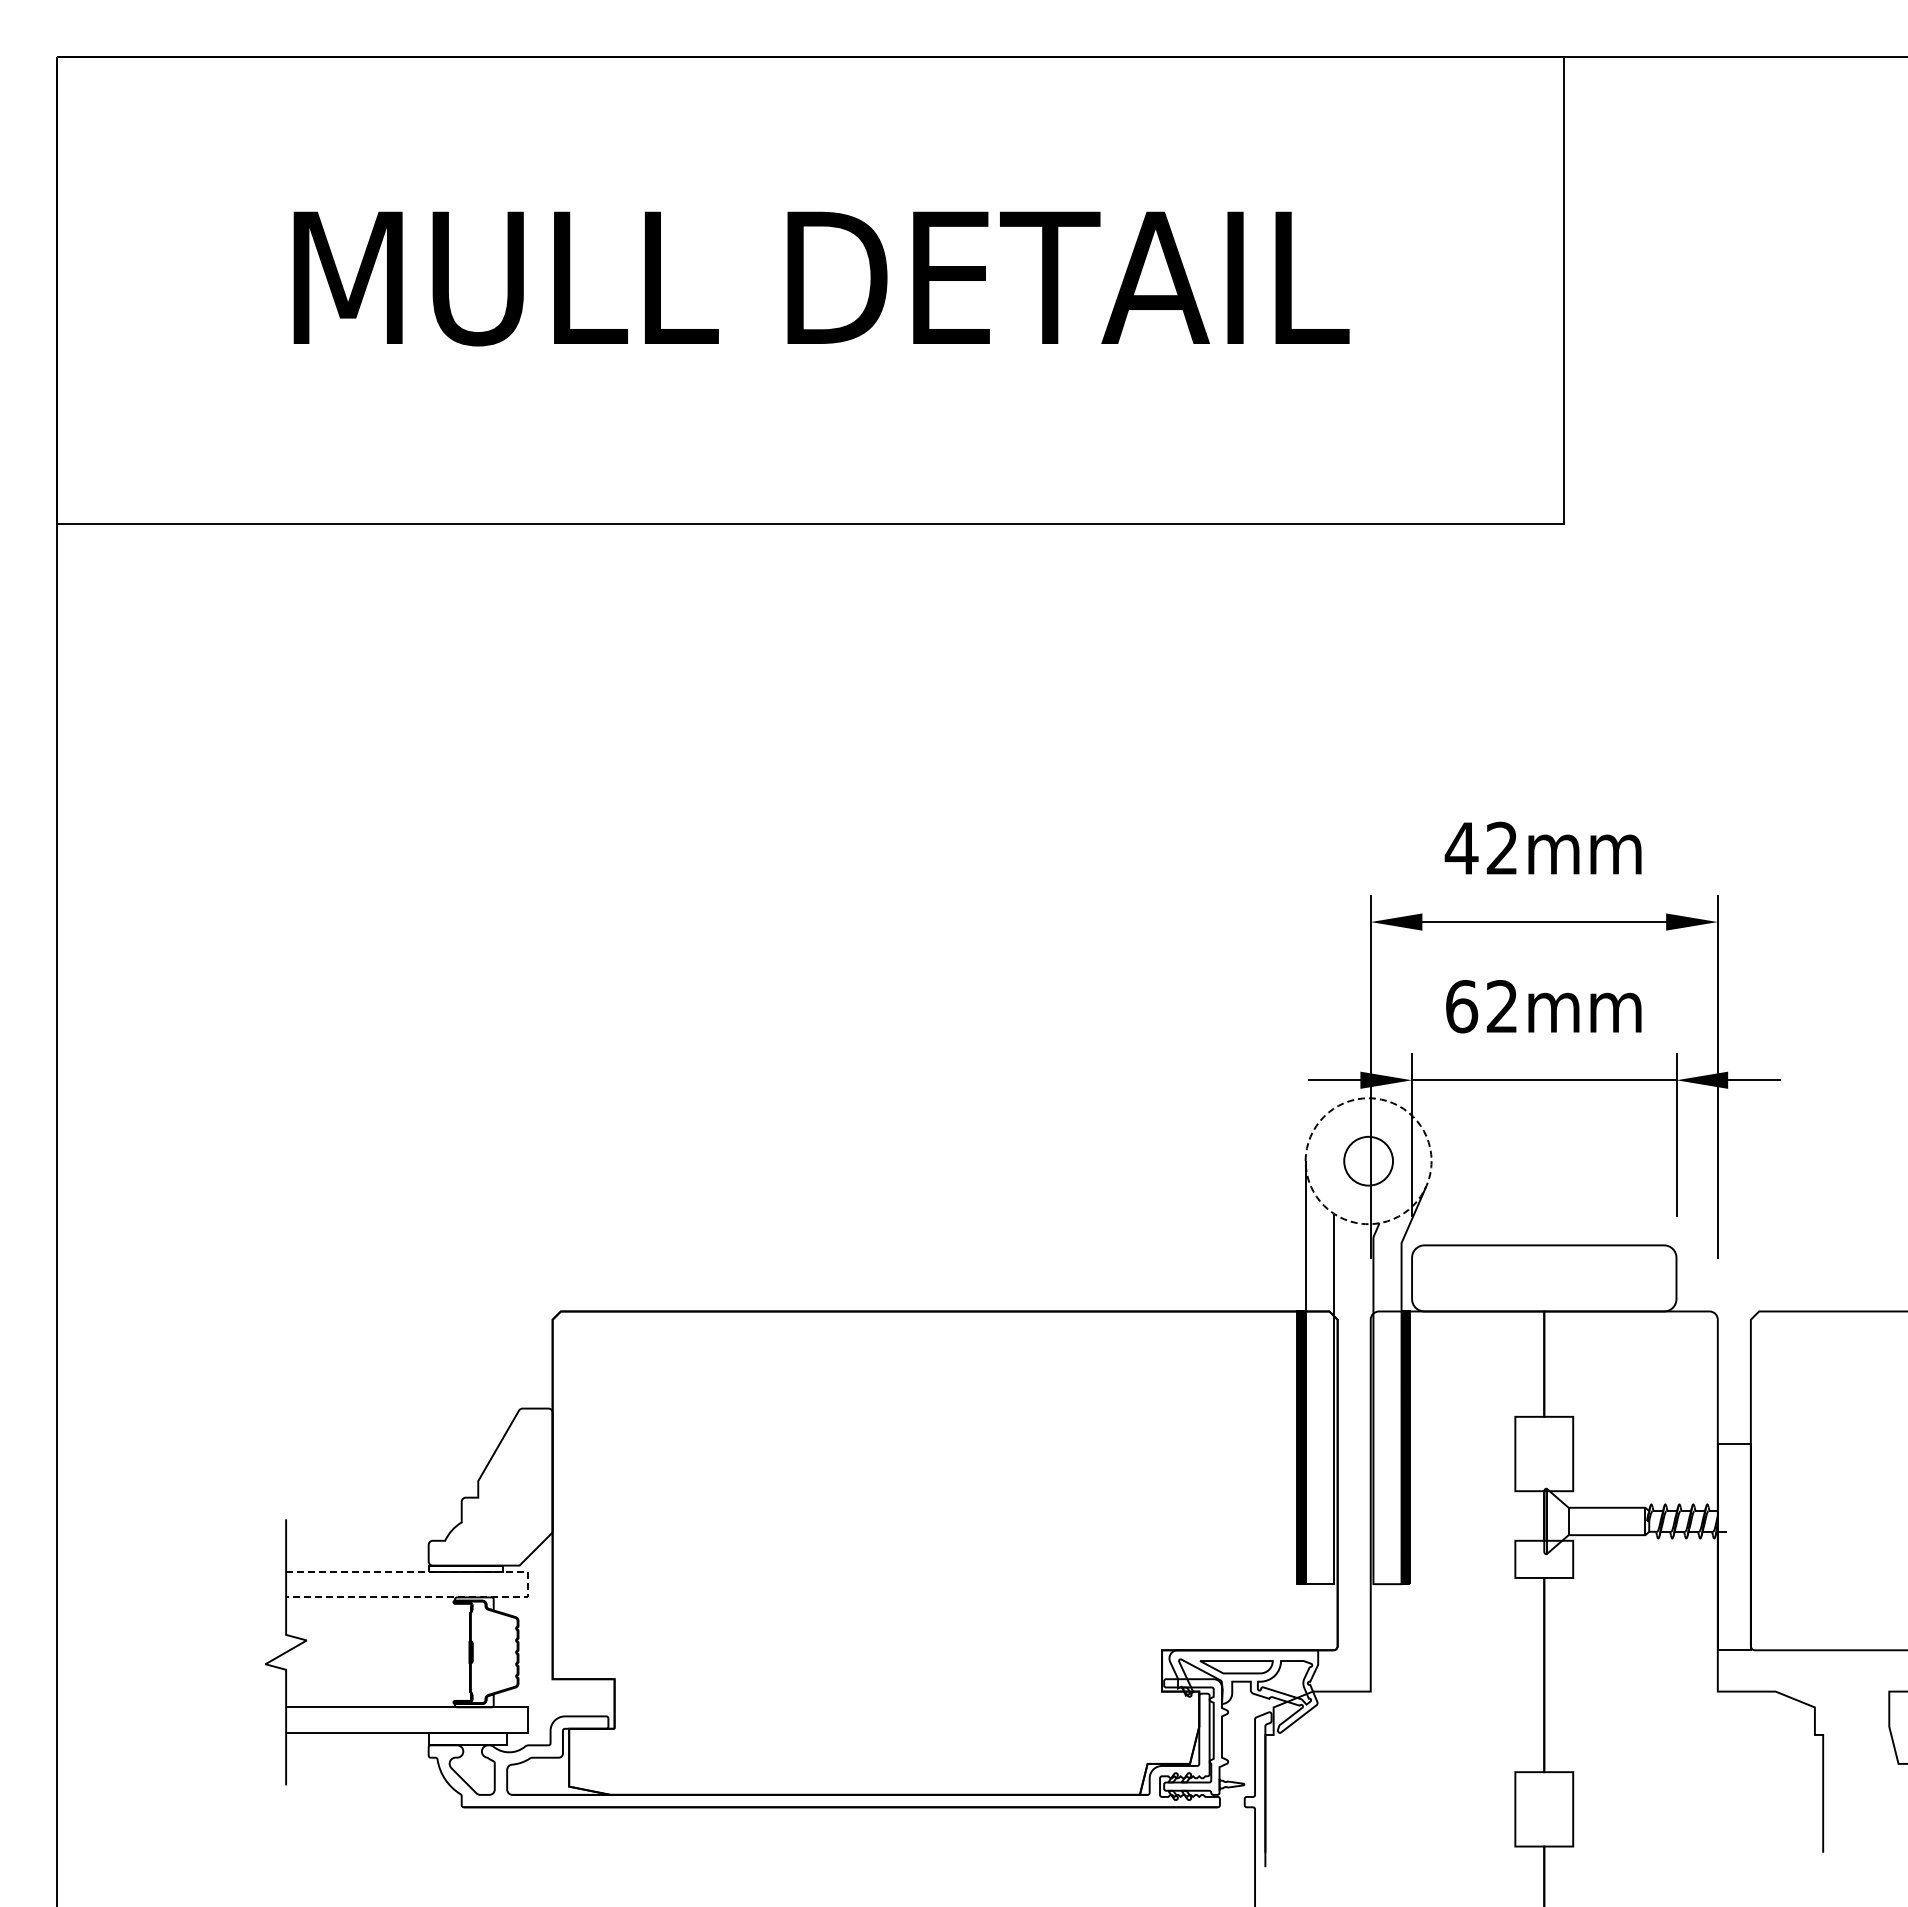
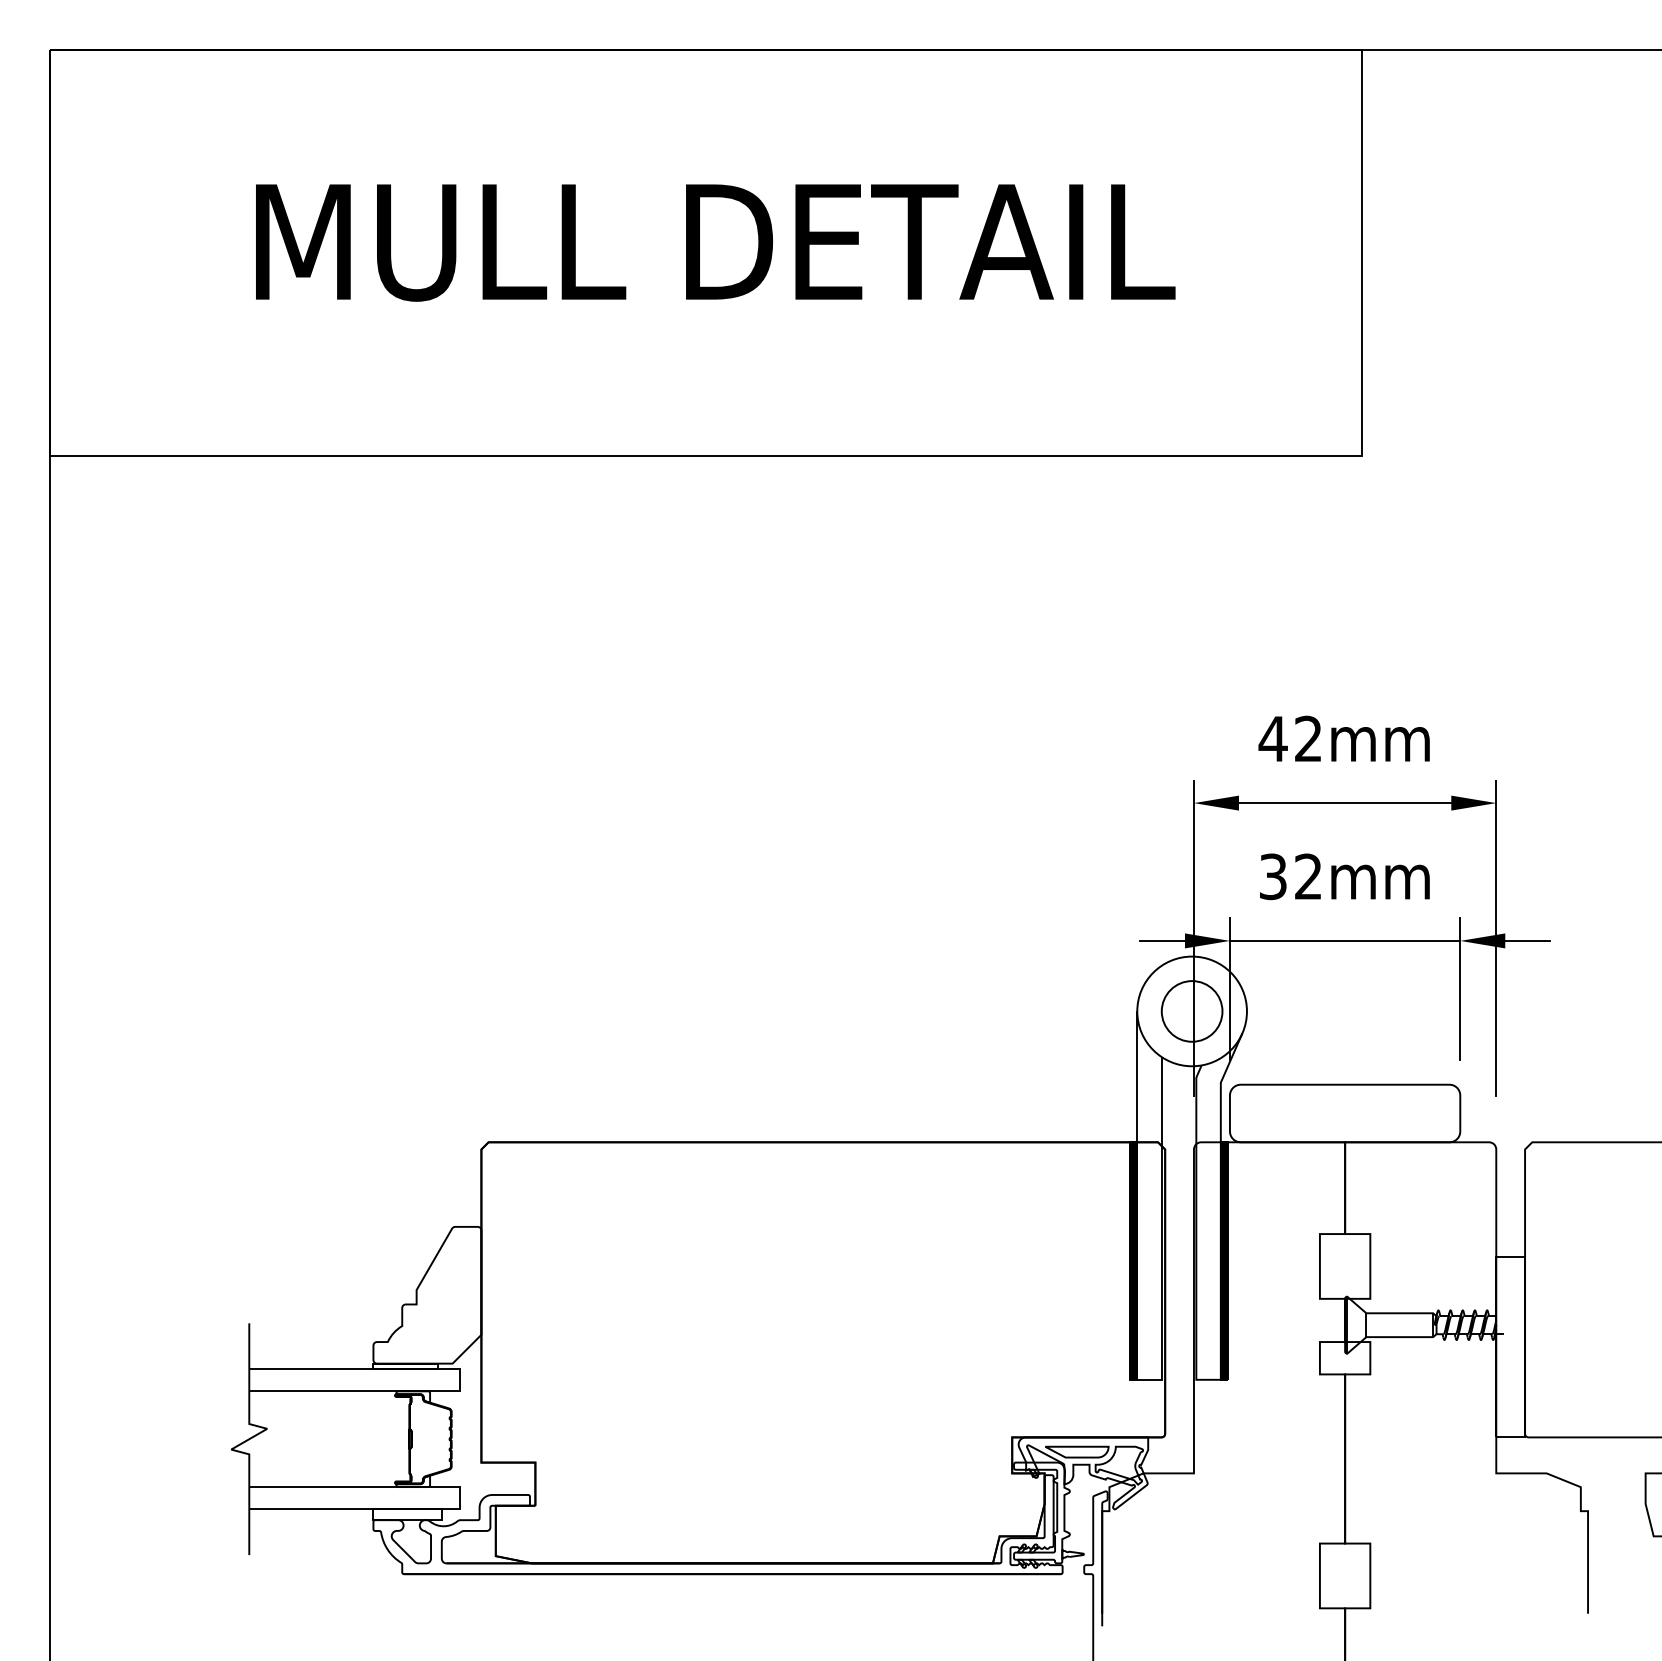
text: (1462, 1006) -> (1273, 876), 62mm -> 32mm
circle: (1368, 1161) -> (1192, 1011), dashed -> solid
circle: (1368, 1161) -> (1192, 1011), size x1.43
line: (527, 1584) -> (459, 1380), dashed -> solid

